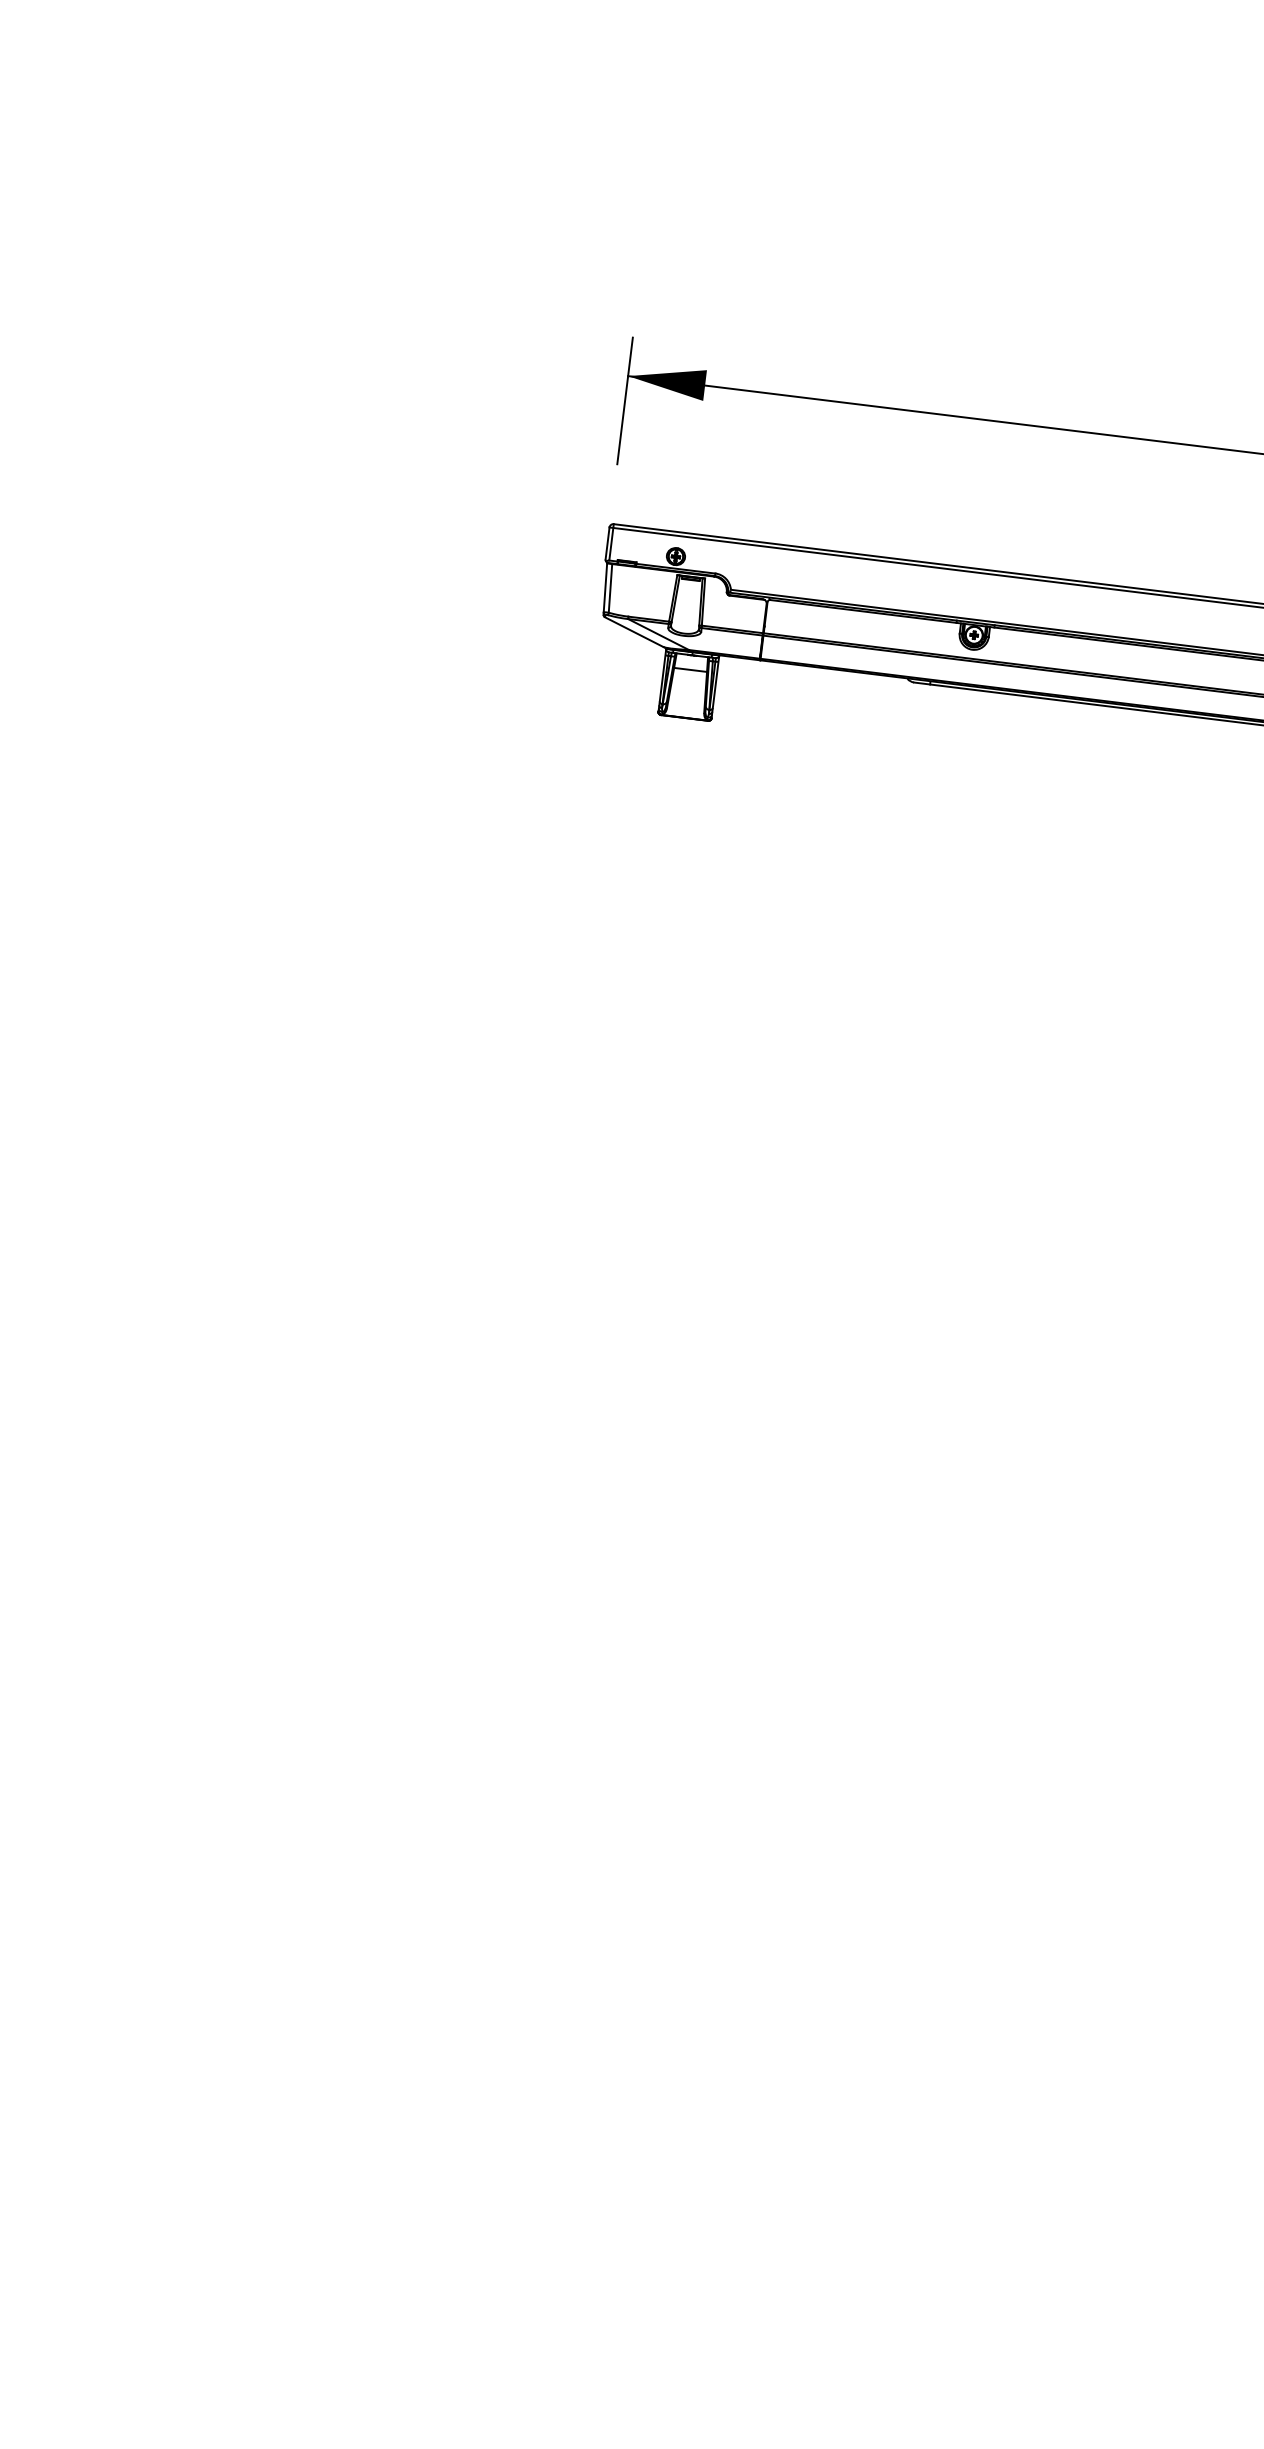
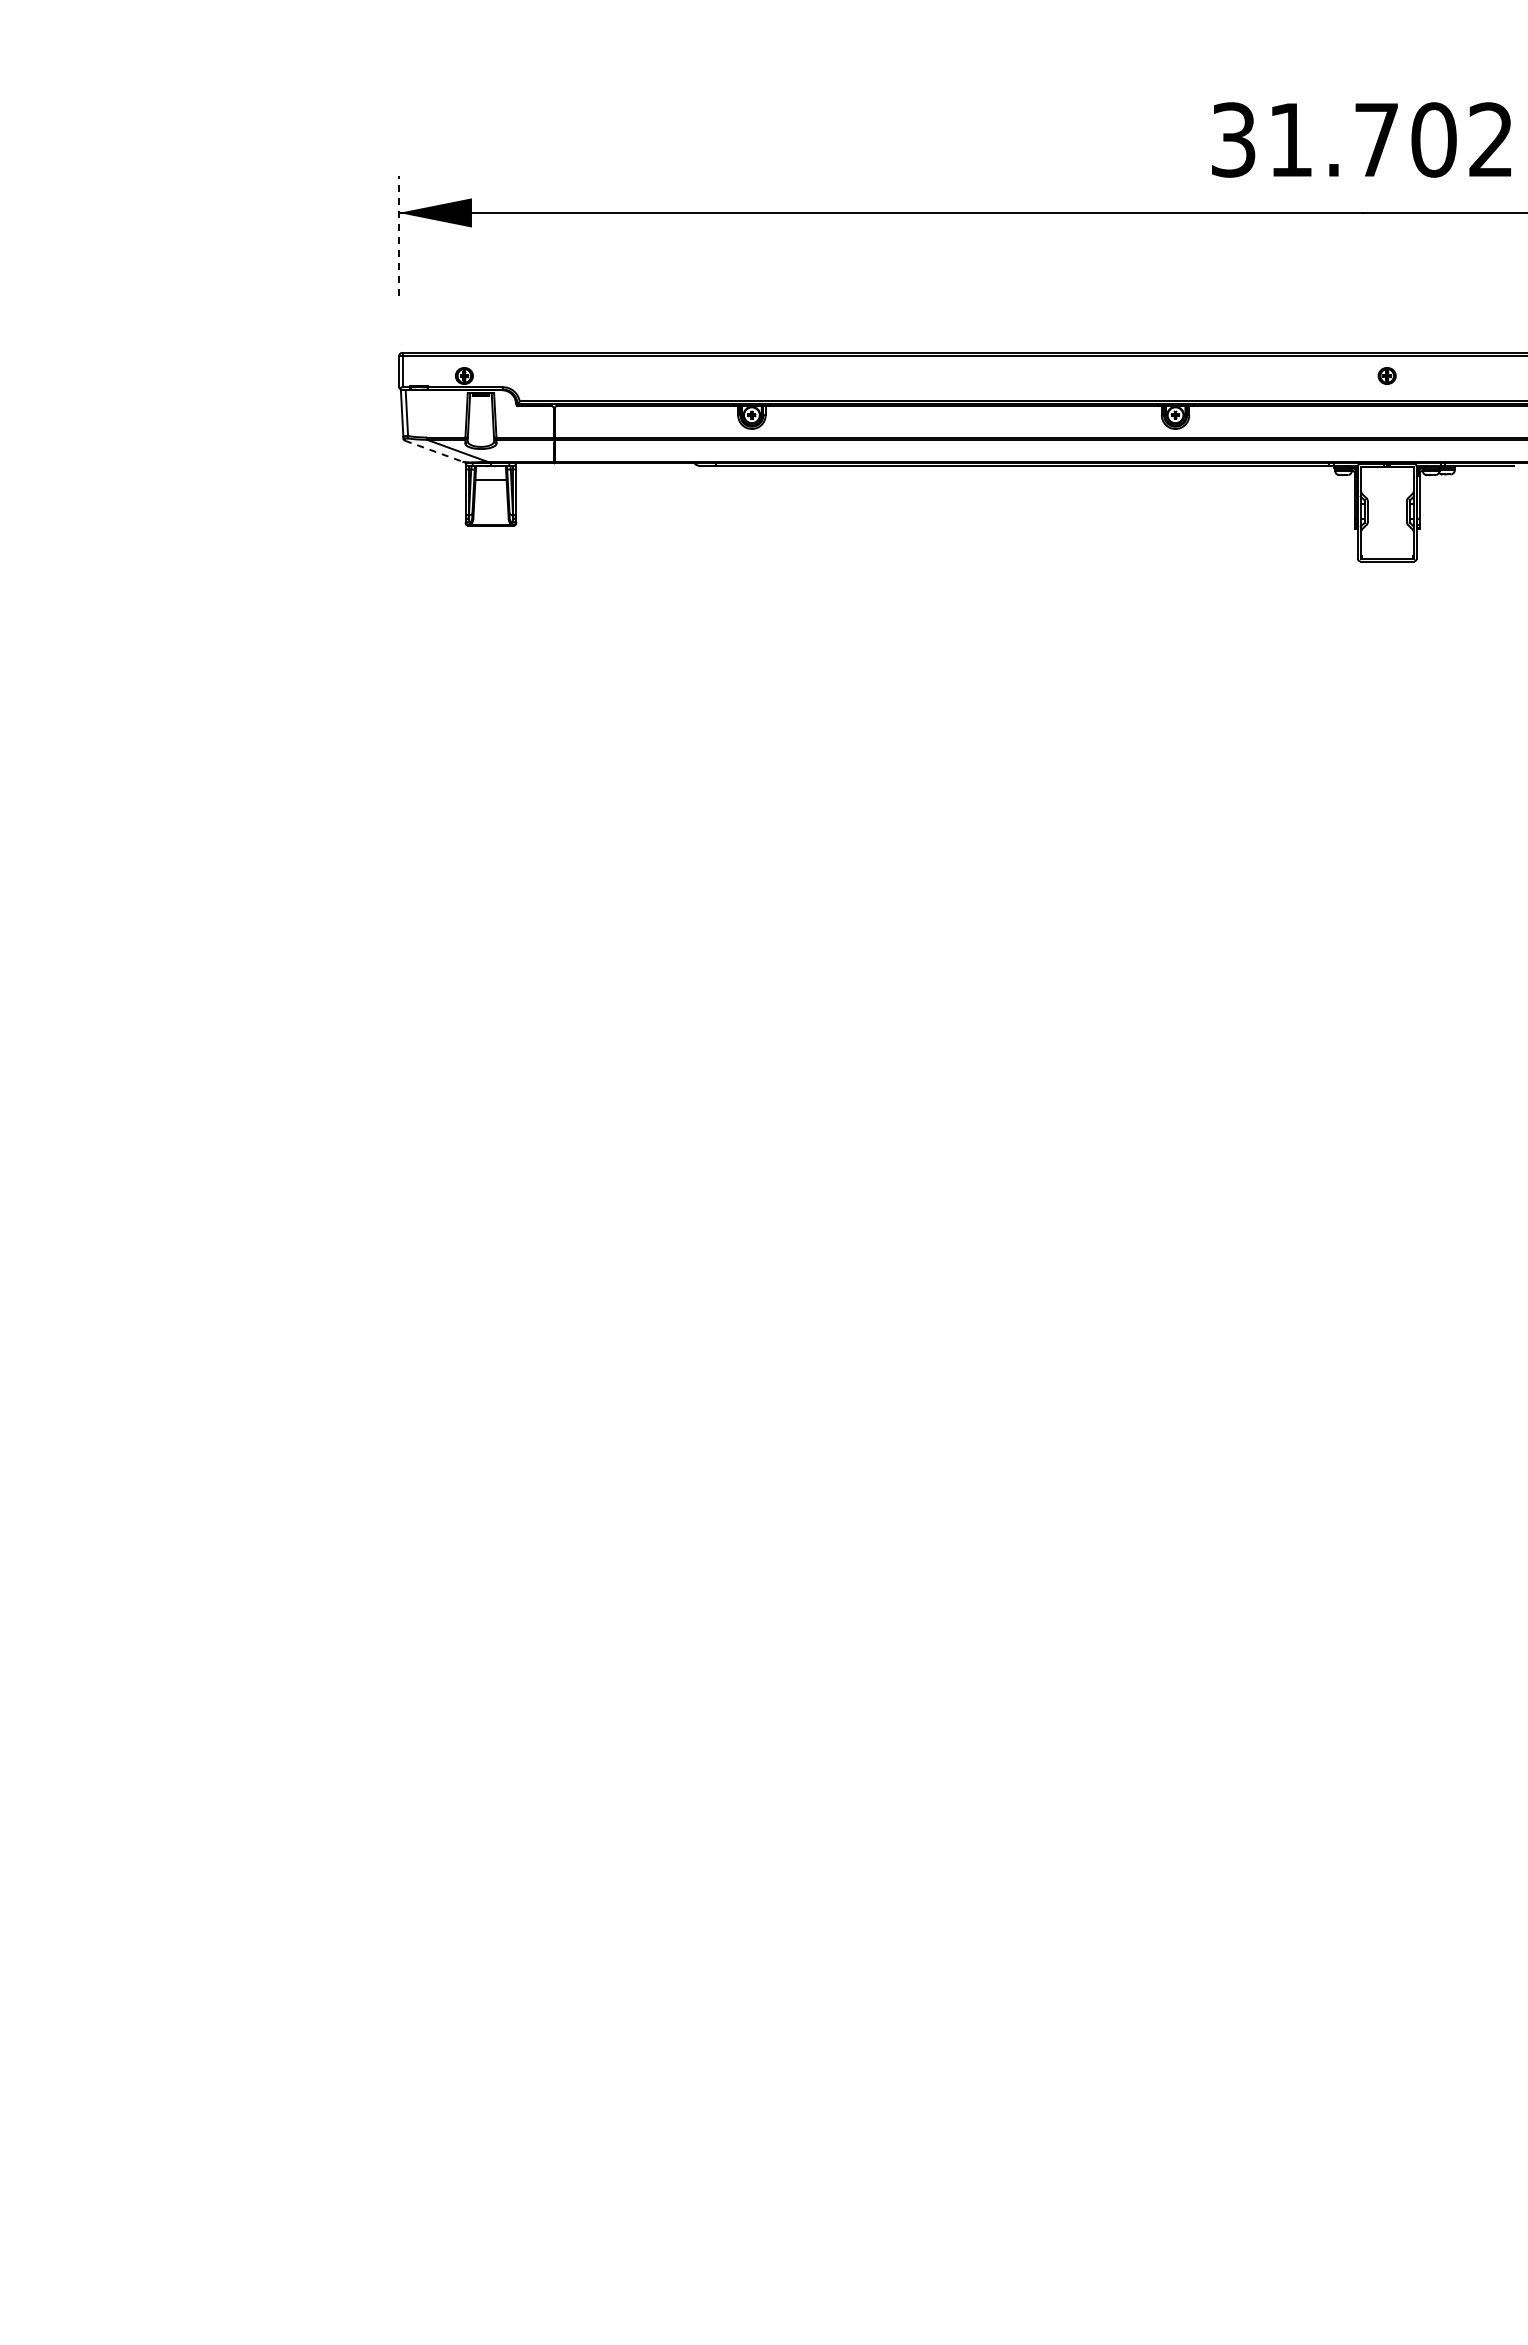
line: (625, 399) -> (399, 235), solid -> dashed
line: (633, 632) -> (433, 451), solid -> dashed

